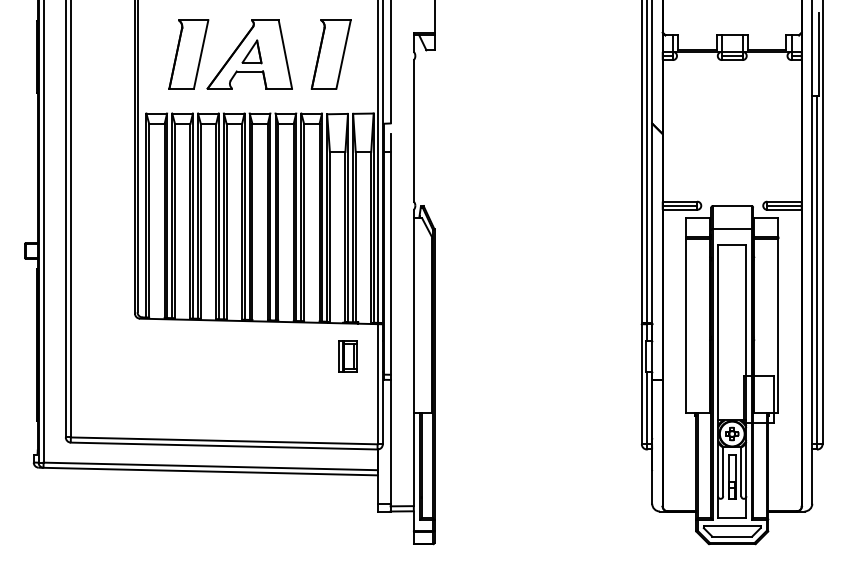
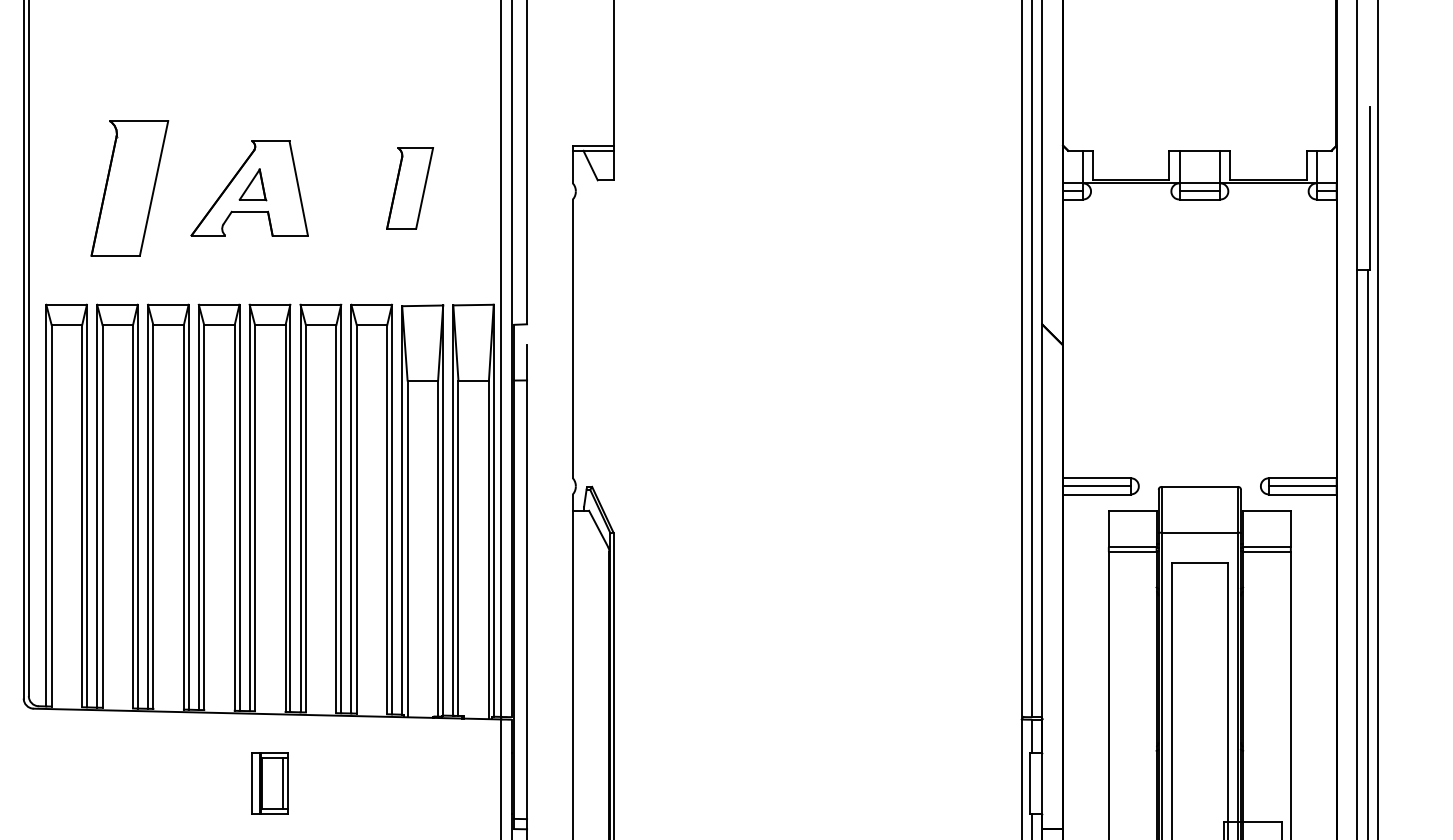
part: (249, 54) -> (249, 188), size x0.7
part: (330, 54) -> (408, 188), size x0.6
part: (347, 356) -> (268, 783), moved

